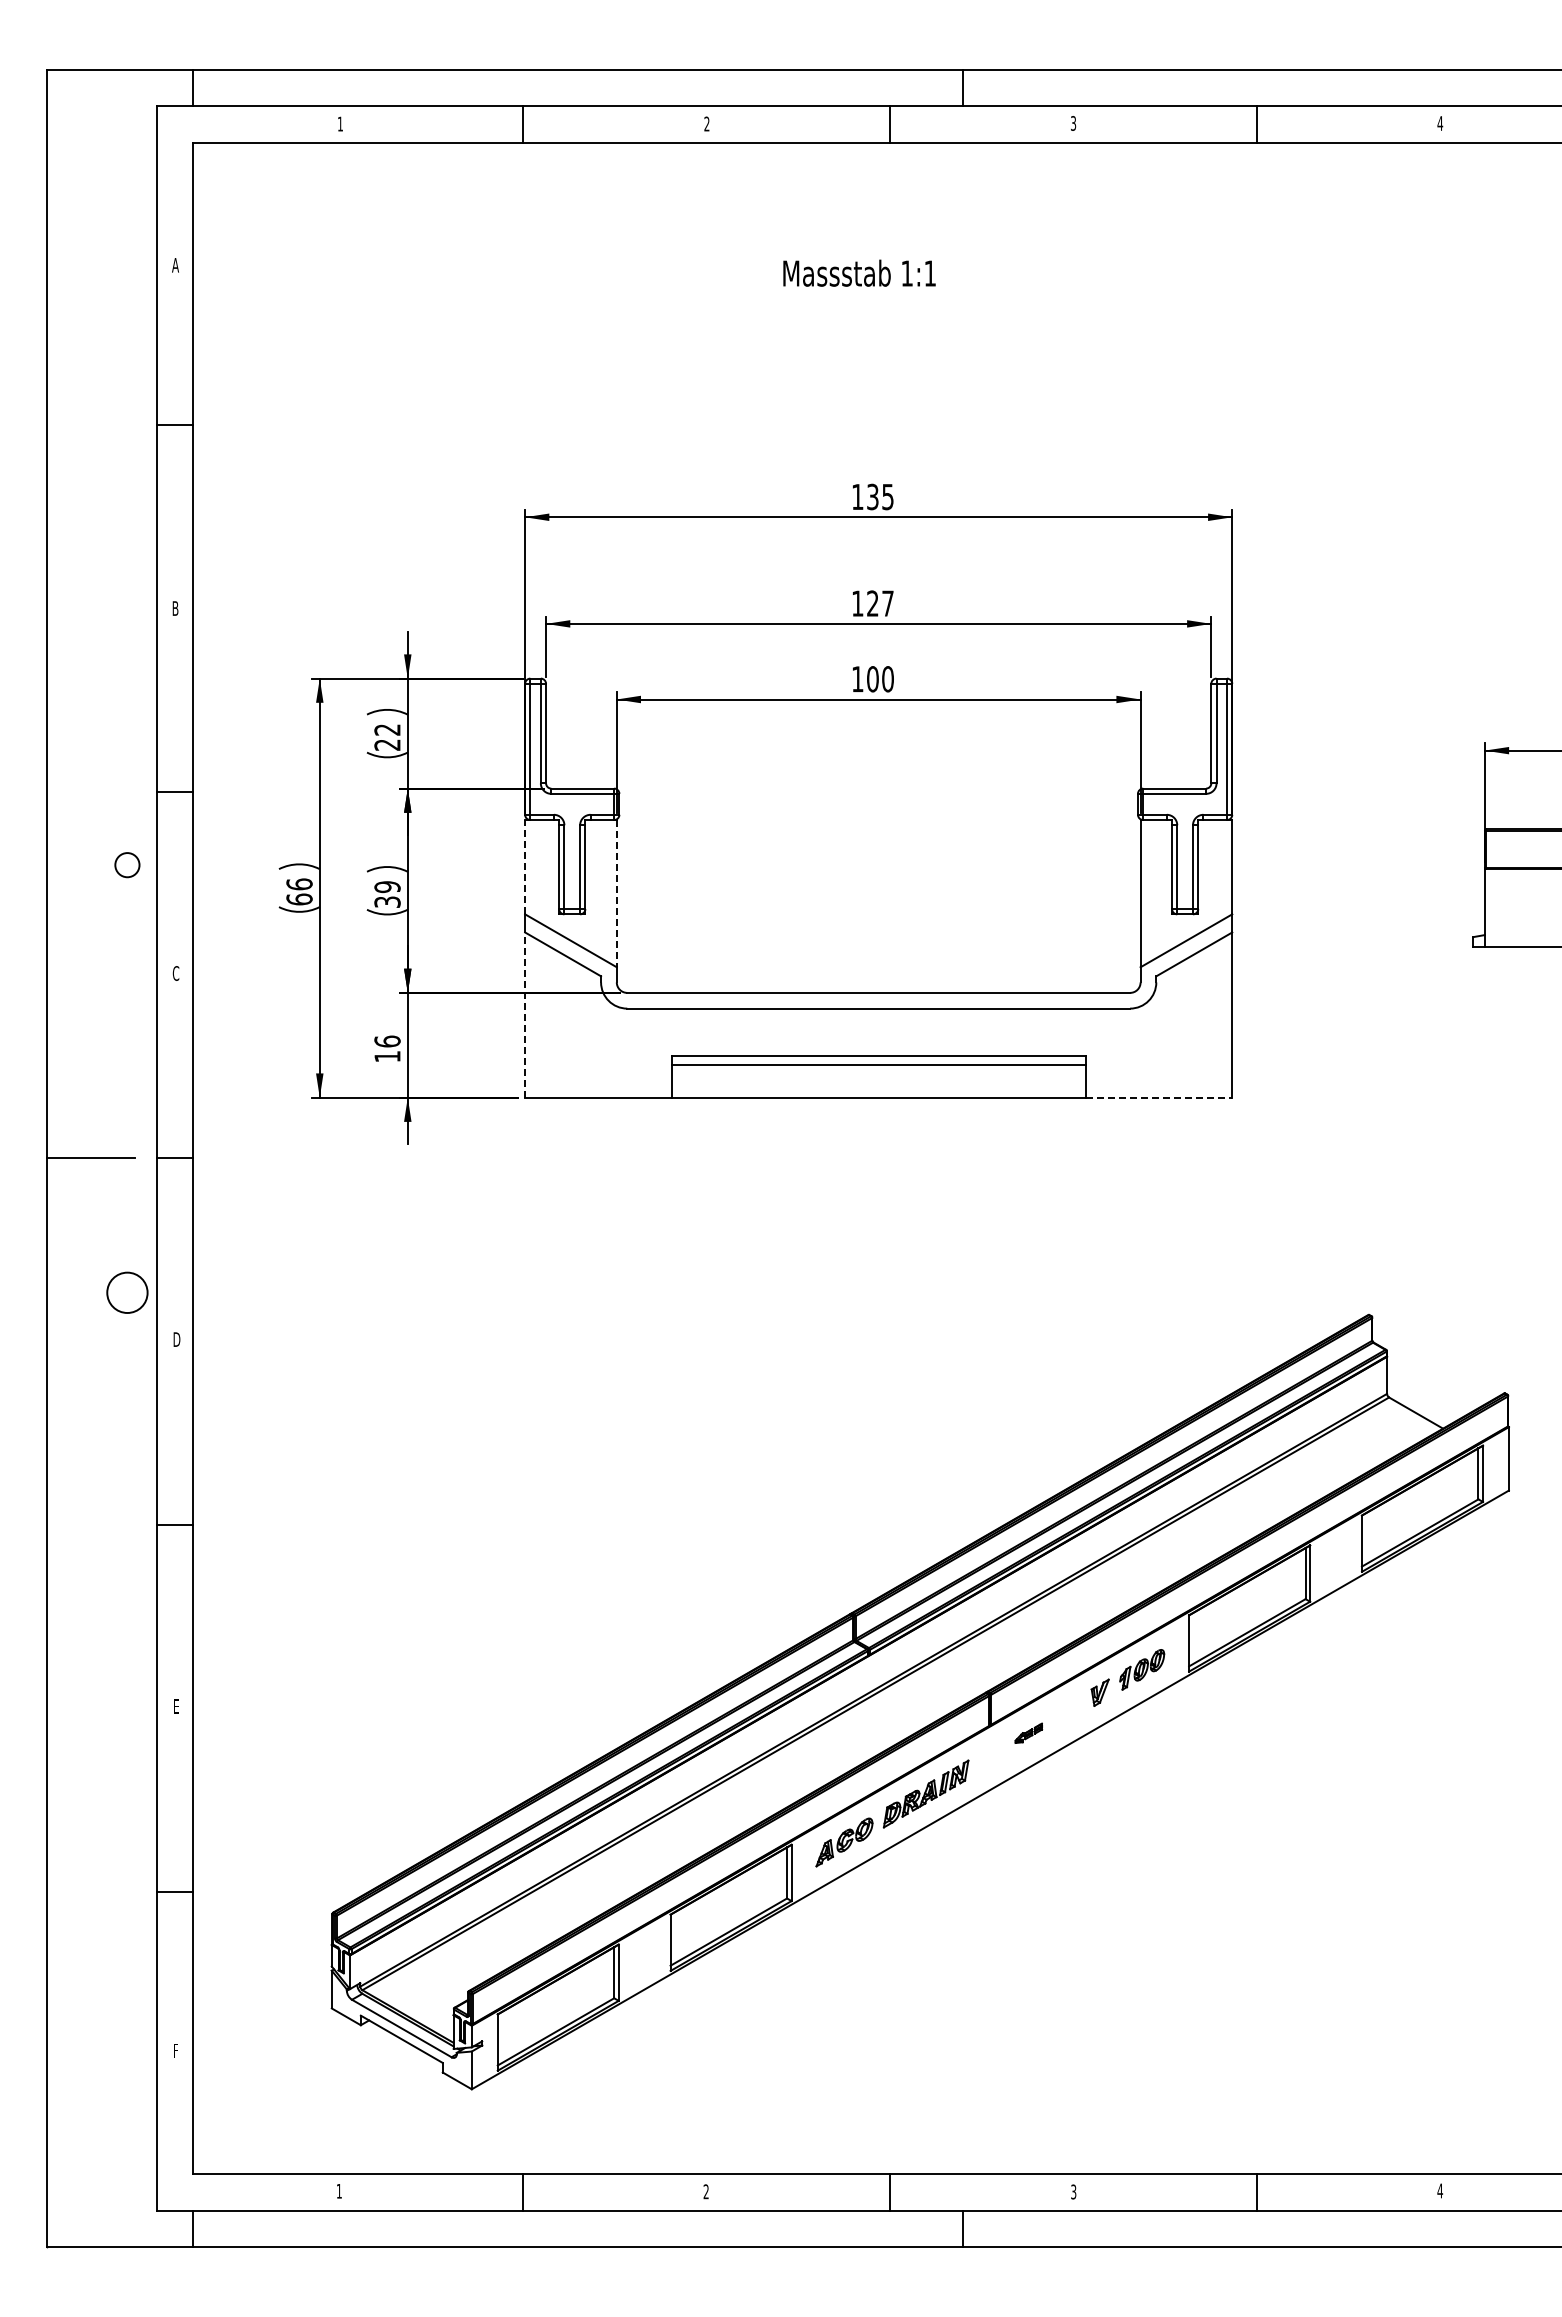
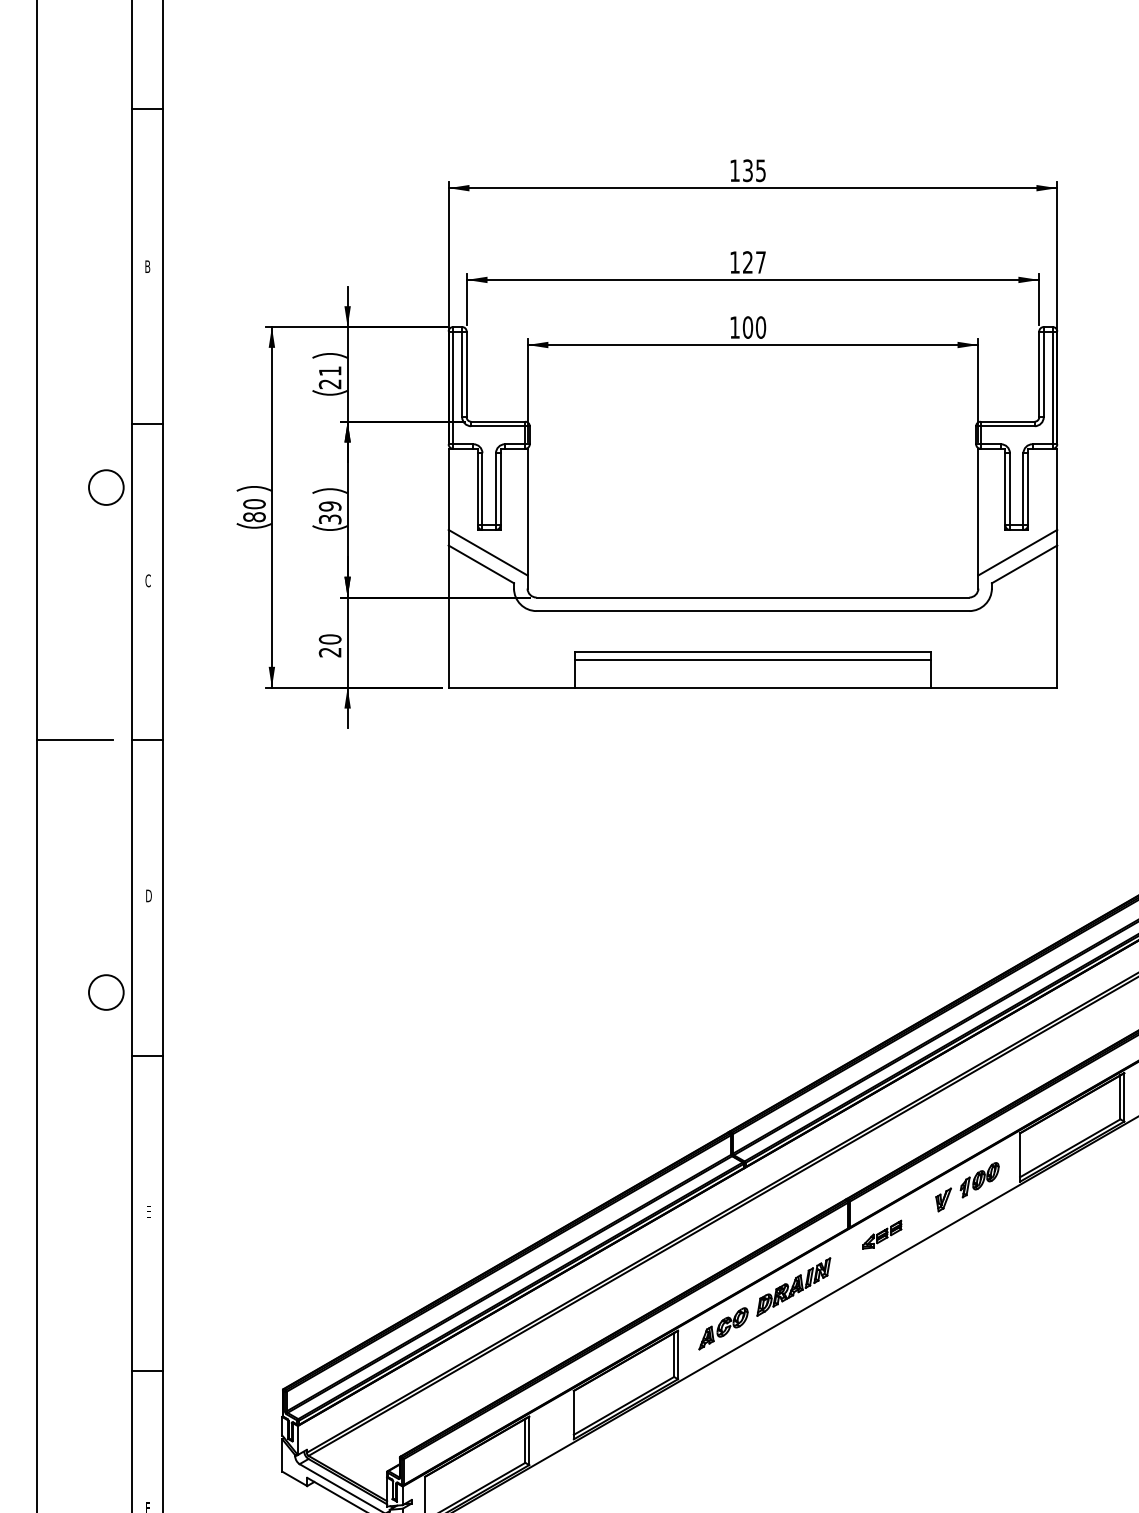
text: (387, 729) -> (330, 370), 22 -> 21
circle: (127, 865) -> (106, 487), size x1.67
line: (525, 866) -> (448, 488), dashed -> solid
text: (299, 891) -> (254, 510), 66 -> 80
line: (616, 893) -> (527, 511), dashed -> solid
line: (525, 1015) -> (448, 616), dashed -> solid
text: (387, 1048) -> (330, 645), 16 -> 20
line: (1159, 1097) -> (994, 687), dashed -> solid
circle: (127, 1292) -> (106, 992), moved
part: (1028, 1733) -> (881, 1234), size x1.67

